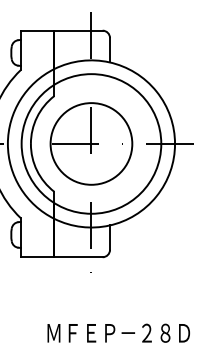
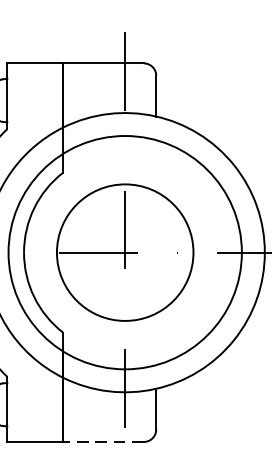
line: (77, 257) -> (101, 442), solid -> dashed

